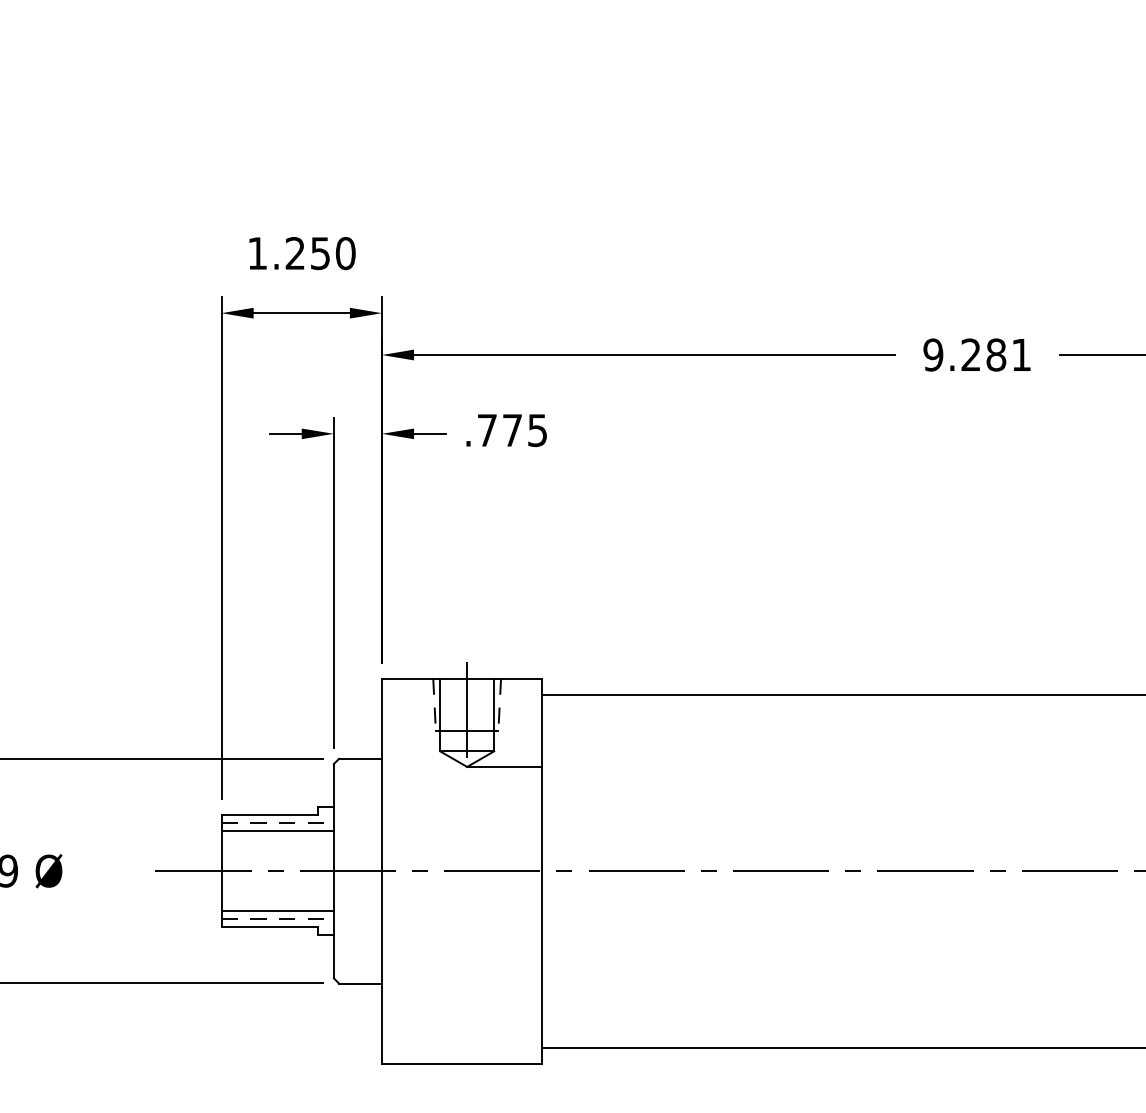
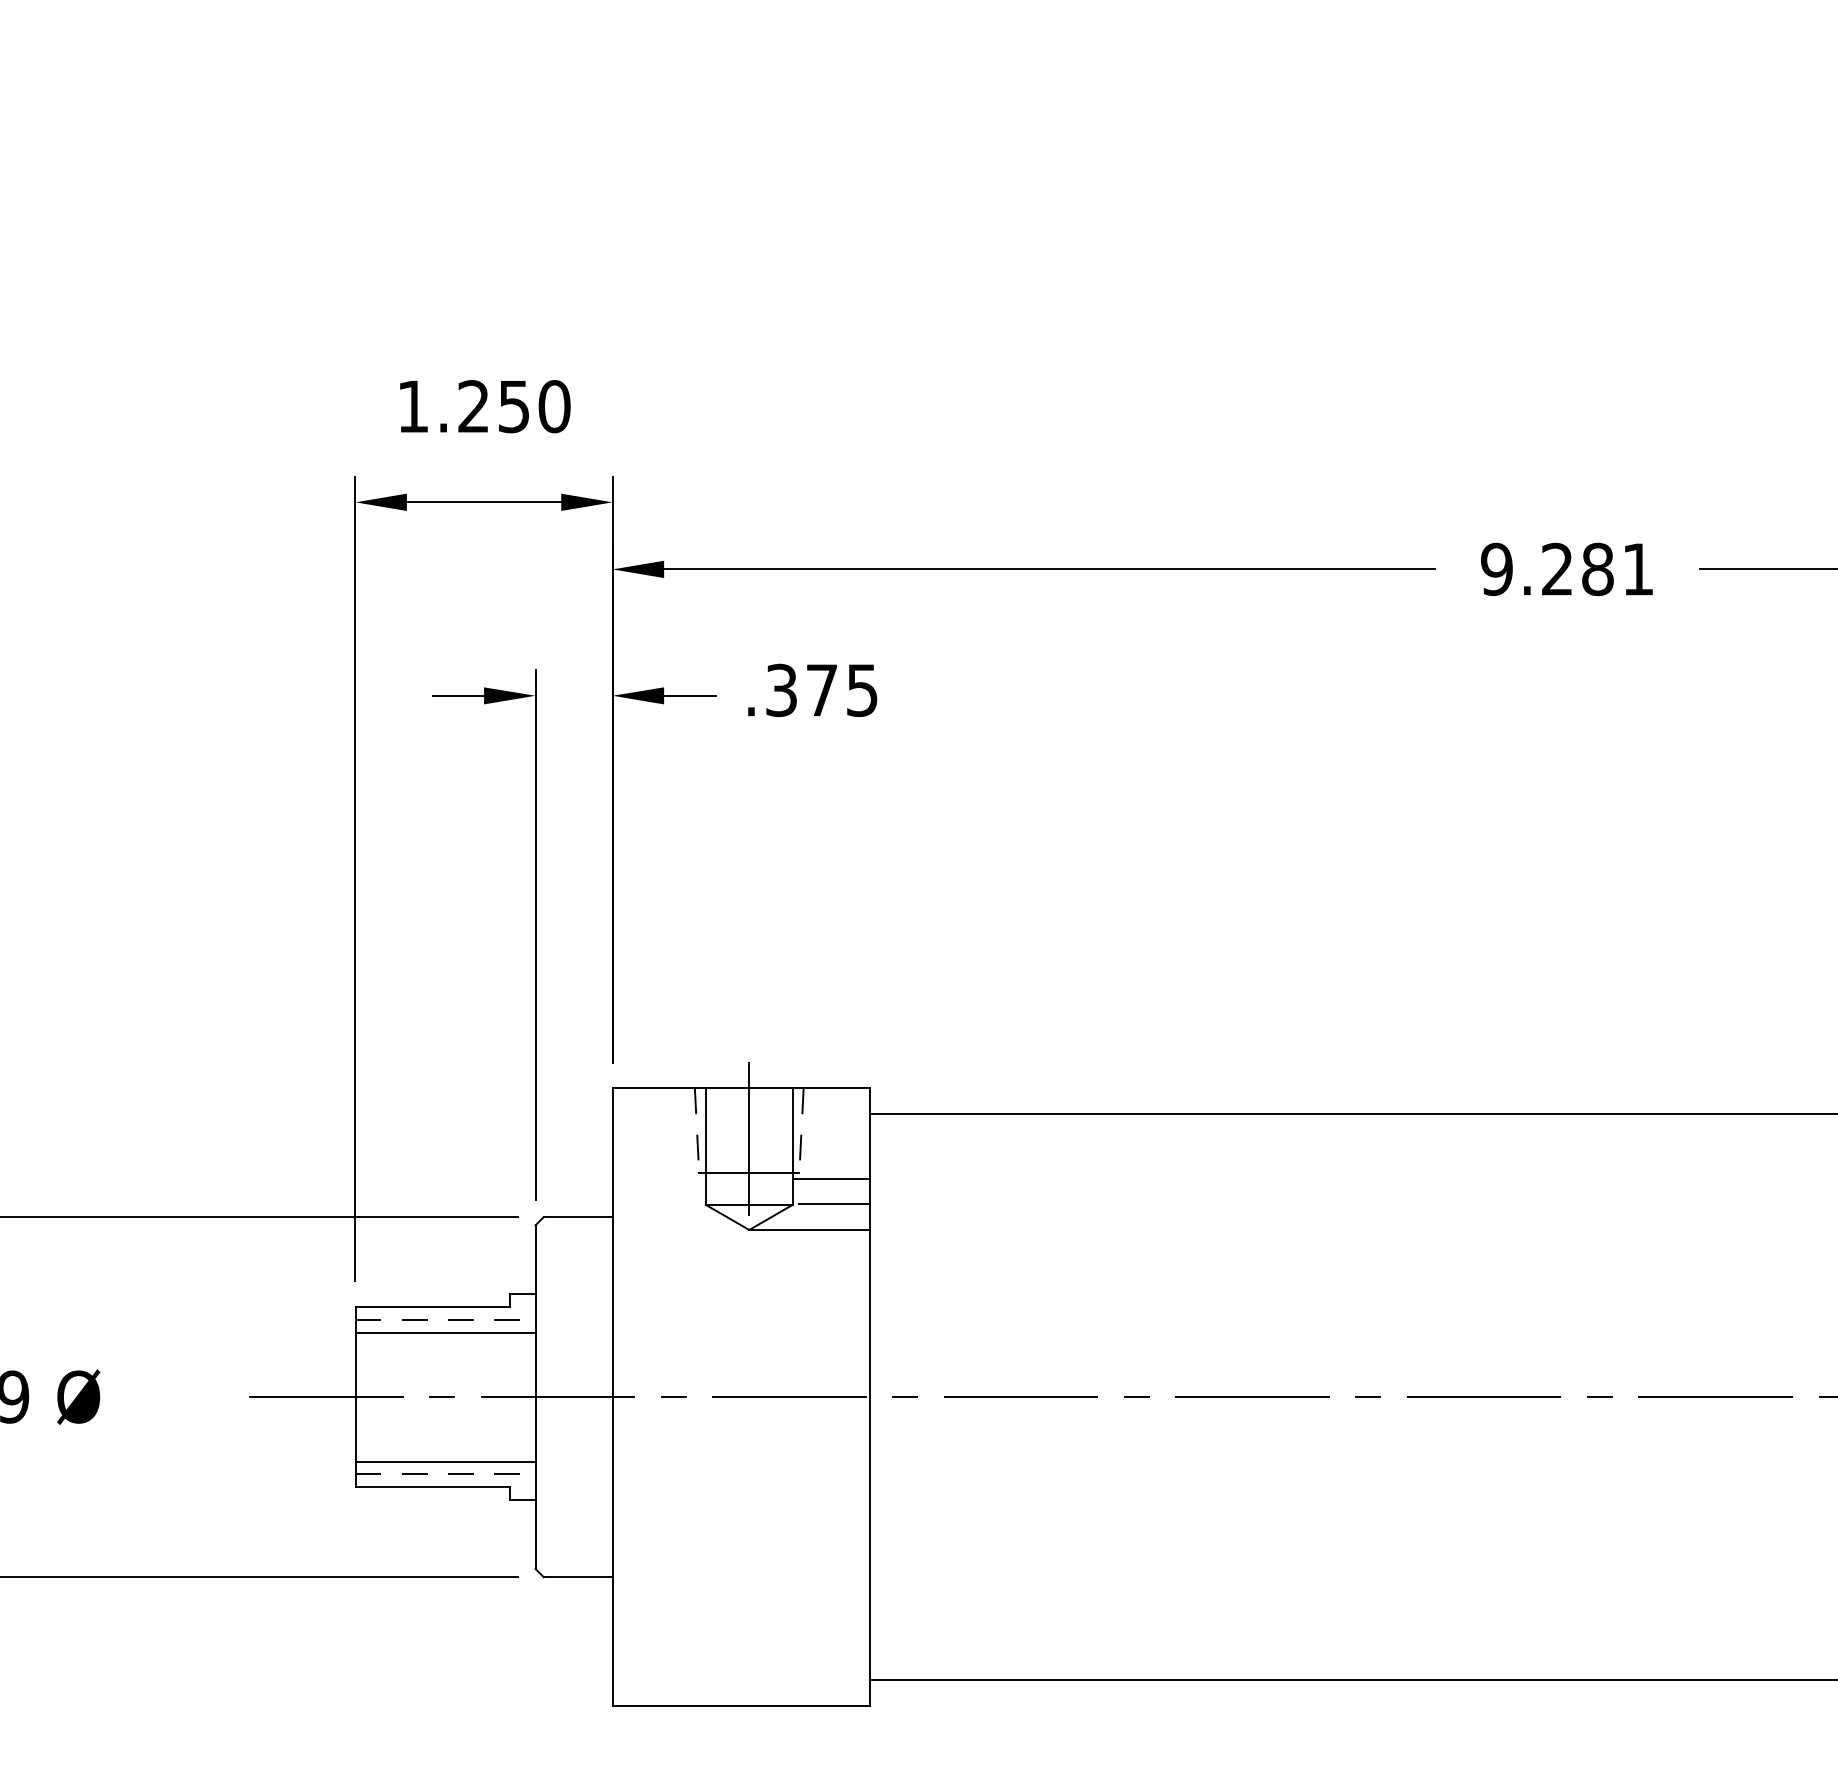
text: (486, 430) -> (780, 690), .775 -> .375
line: (518, 734) -> (831, 1177), added
line: (519, 750) -> (833, 1203), added

